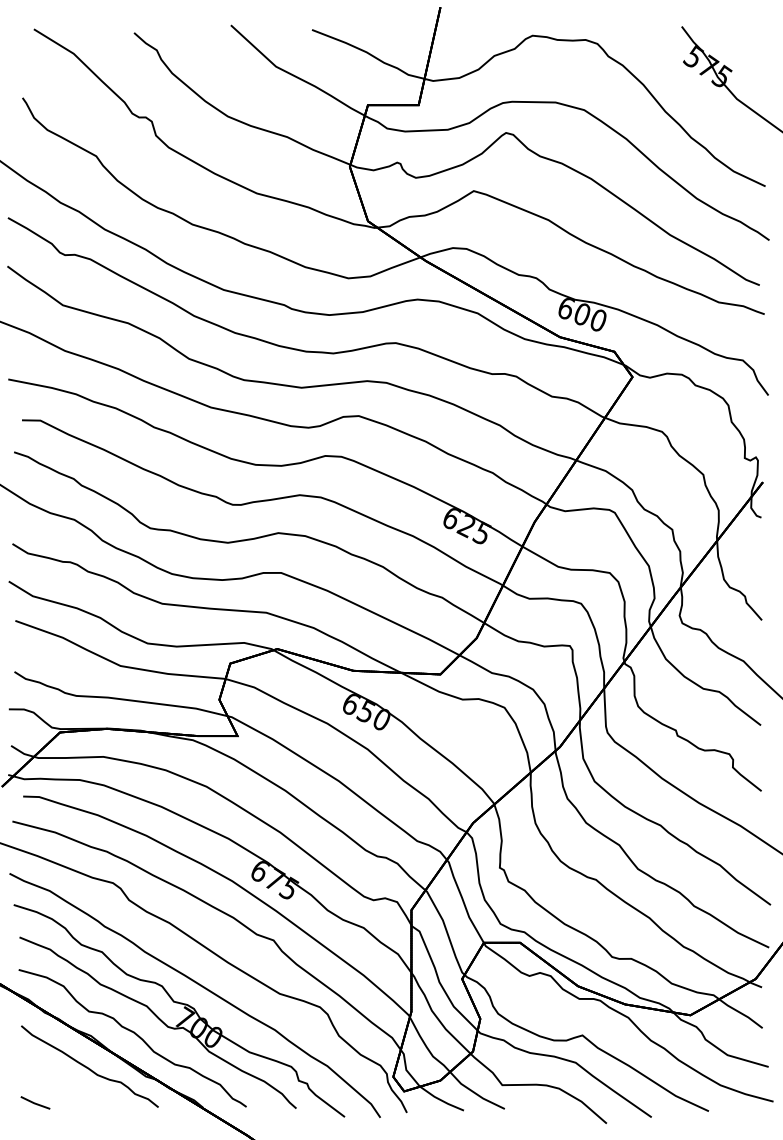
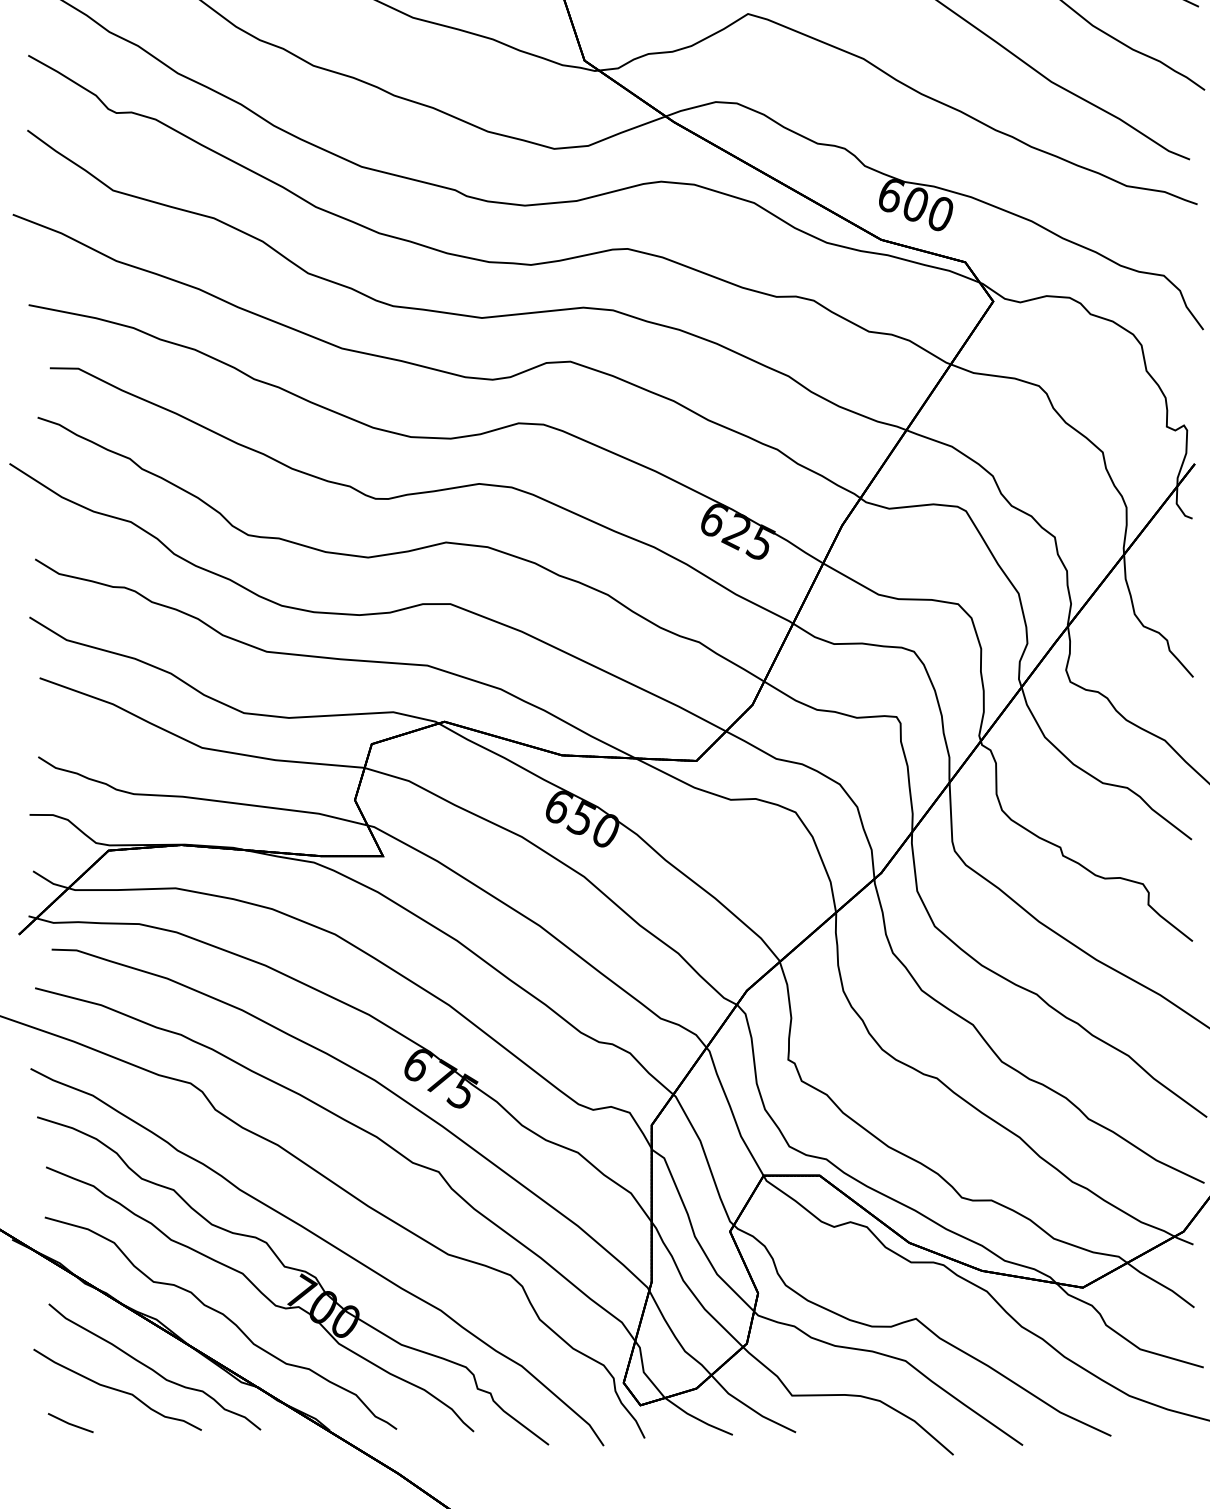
curve: (65, 1081) -> (117, 1389), added

